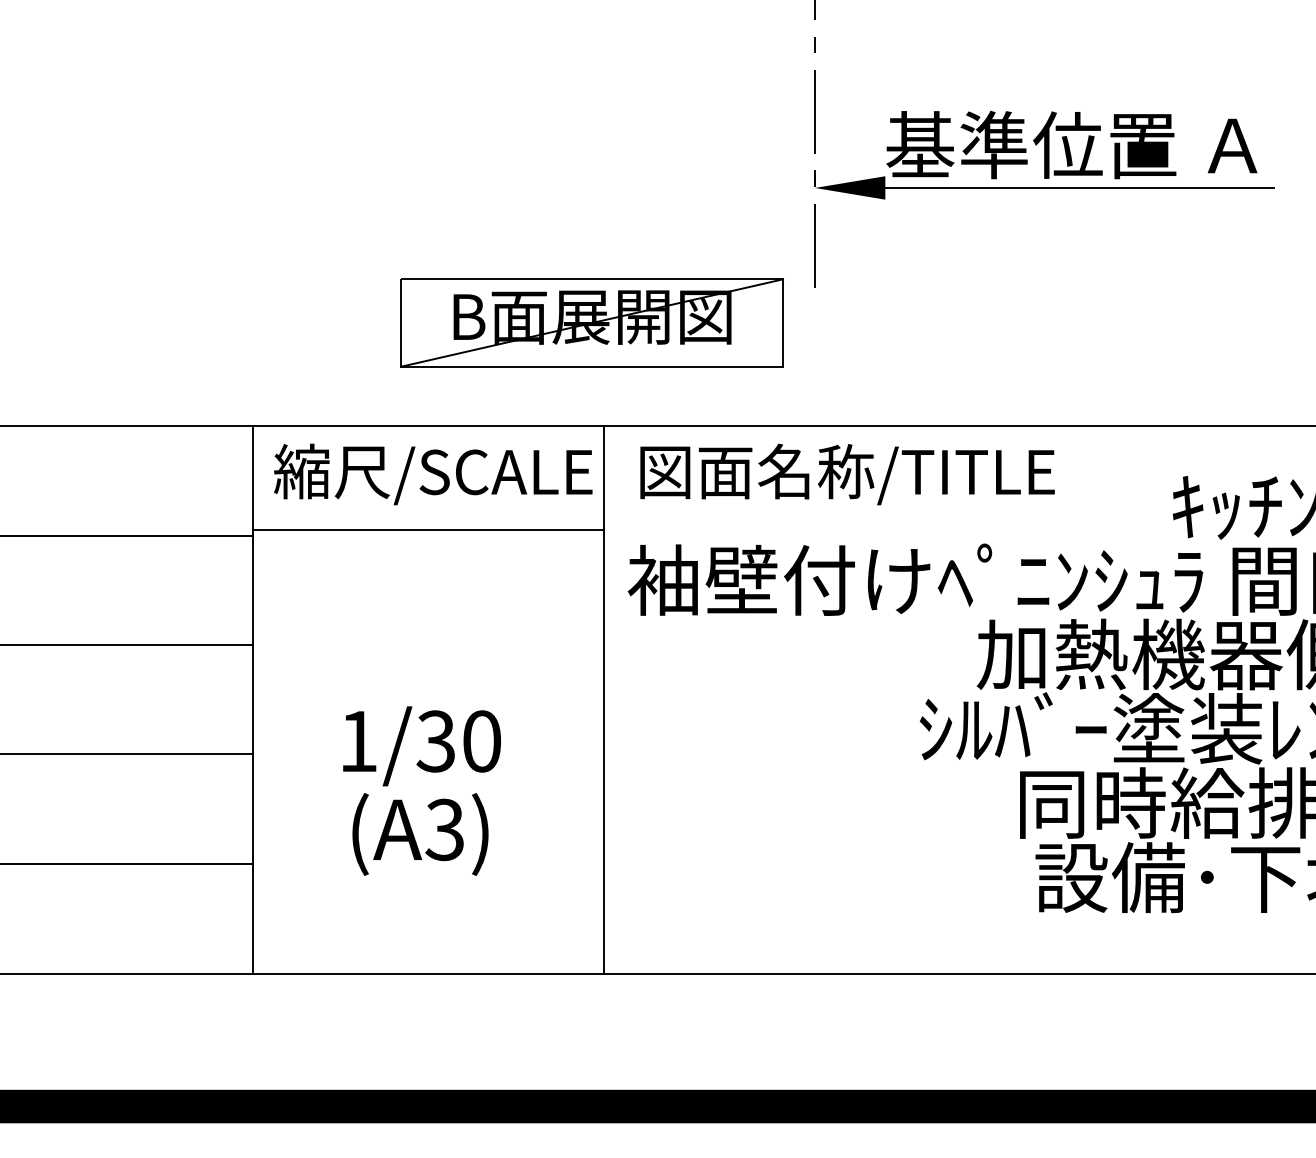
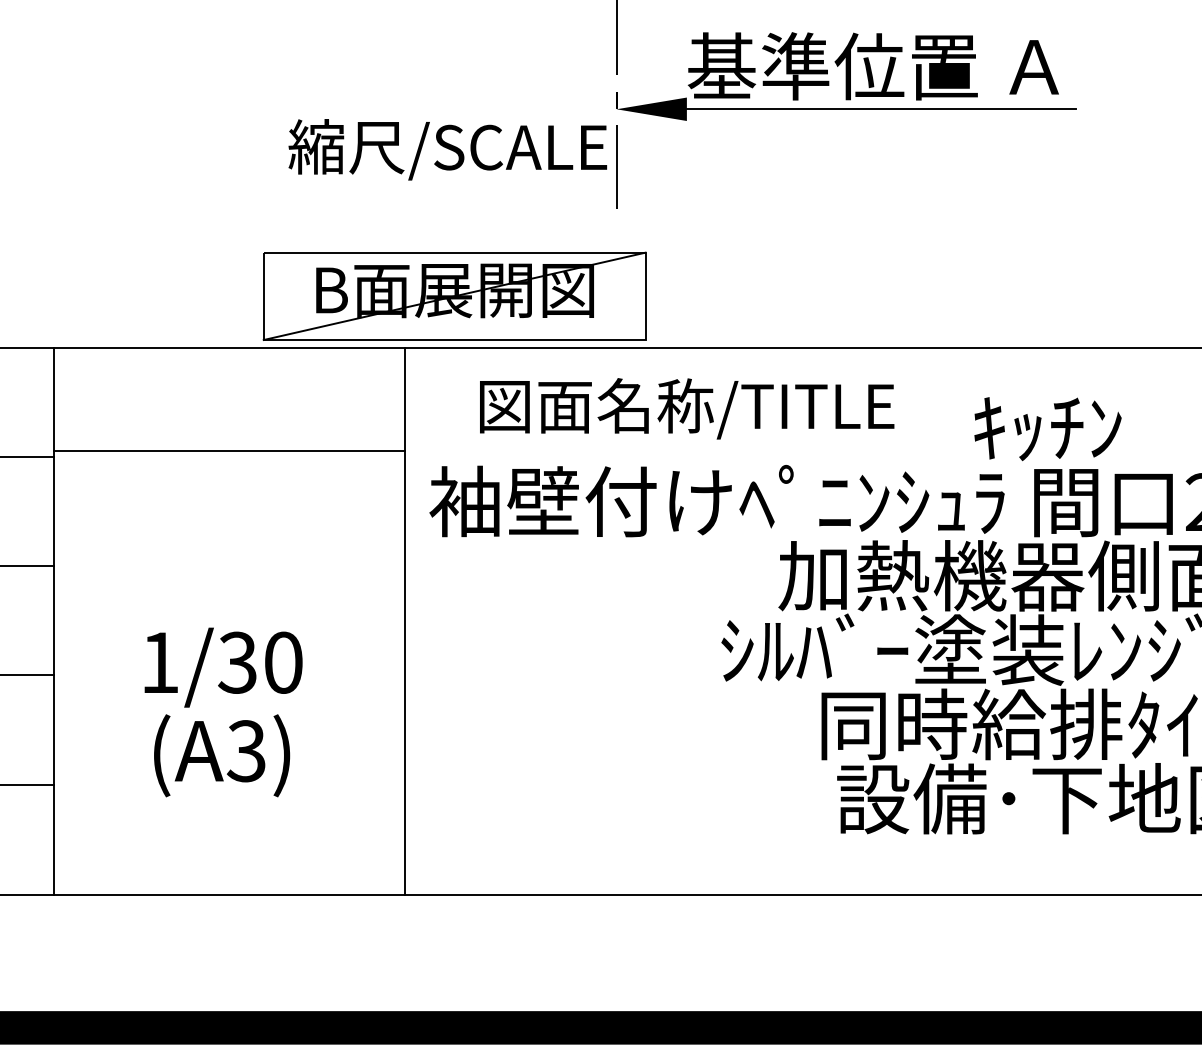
part: (591, 322) -> (454, 295), moved
text: (433, 474) -> (448, 149), moved
text: (847, 474) -> (687, 408), moved

